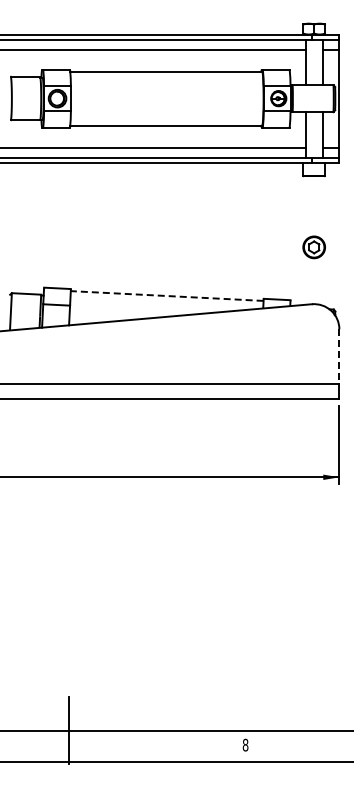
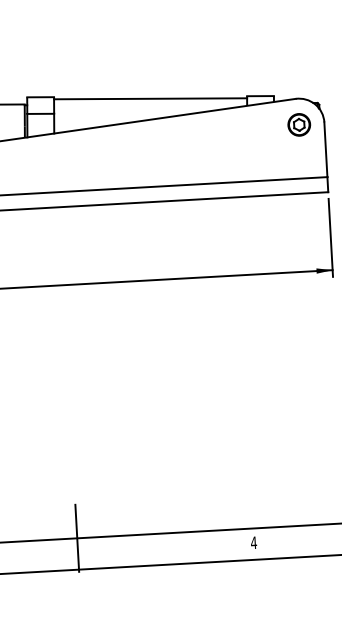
part: (313, 247) -> (298, 125), moved
line: (167, 296) -> (150, 99), dashed -> solid
line: (339, 357) -> (326, 150), dashed -> solid
text: (245, 744) -> (253, 542), 8 -> 4

